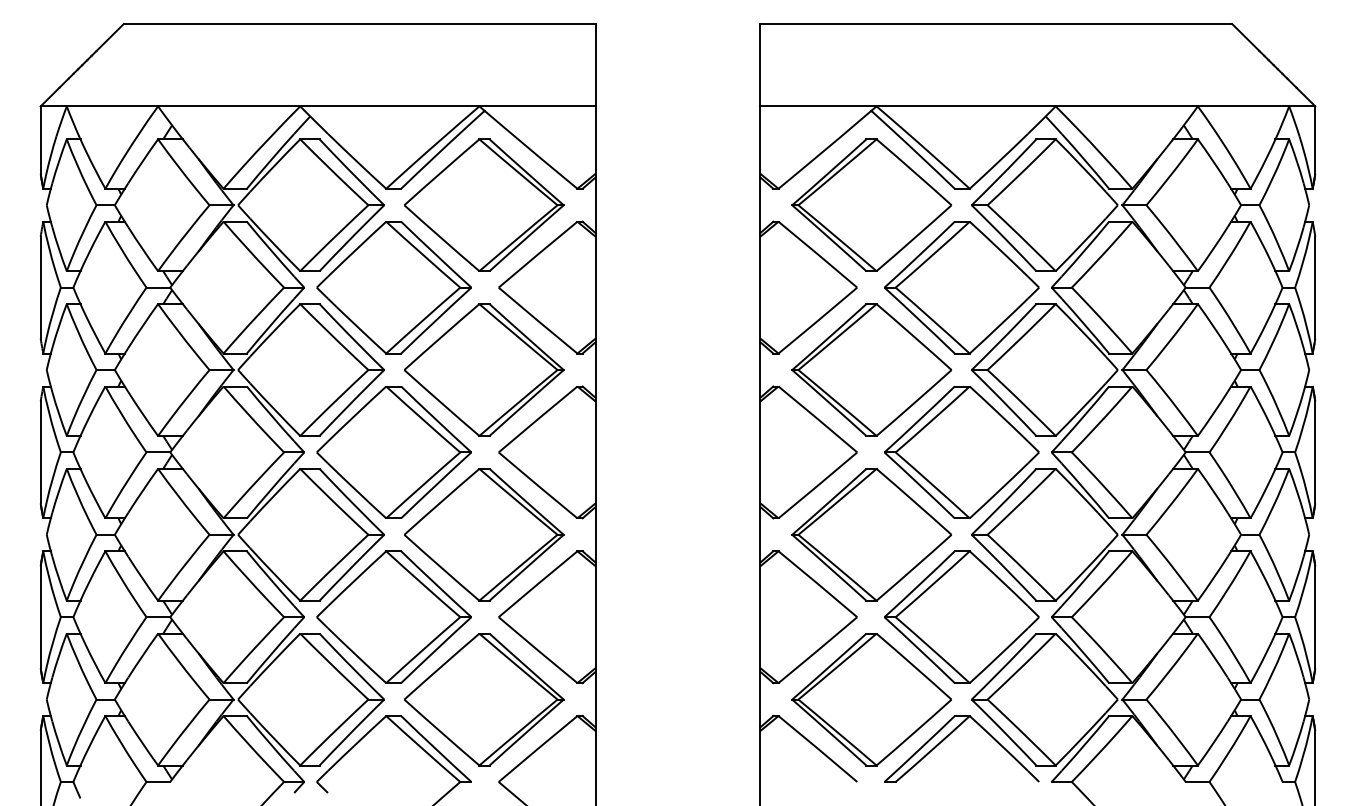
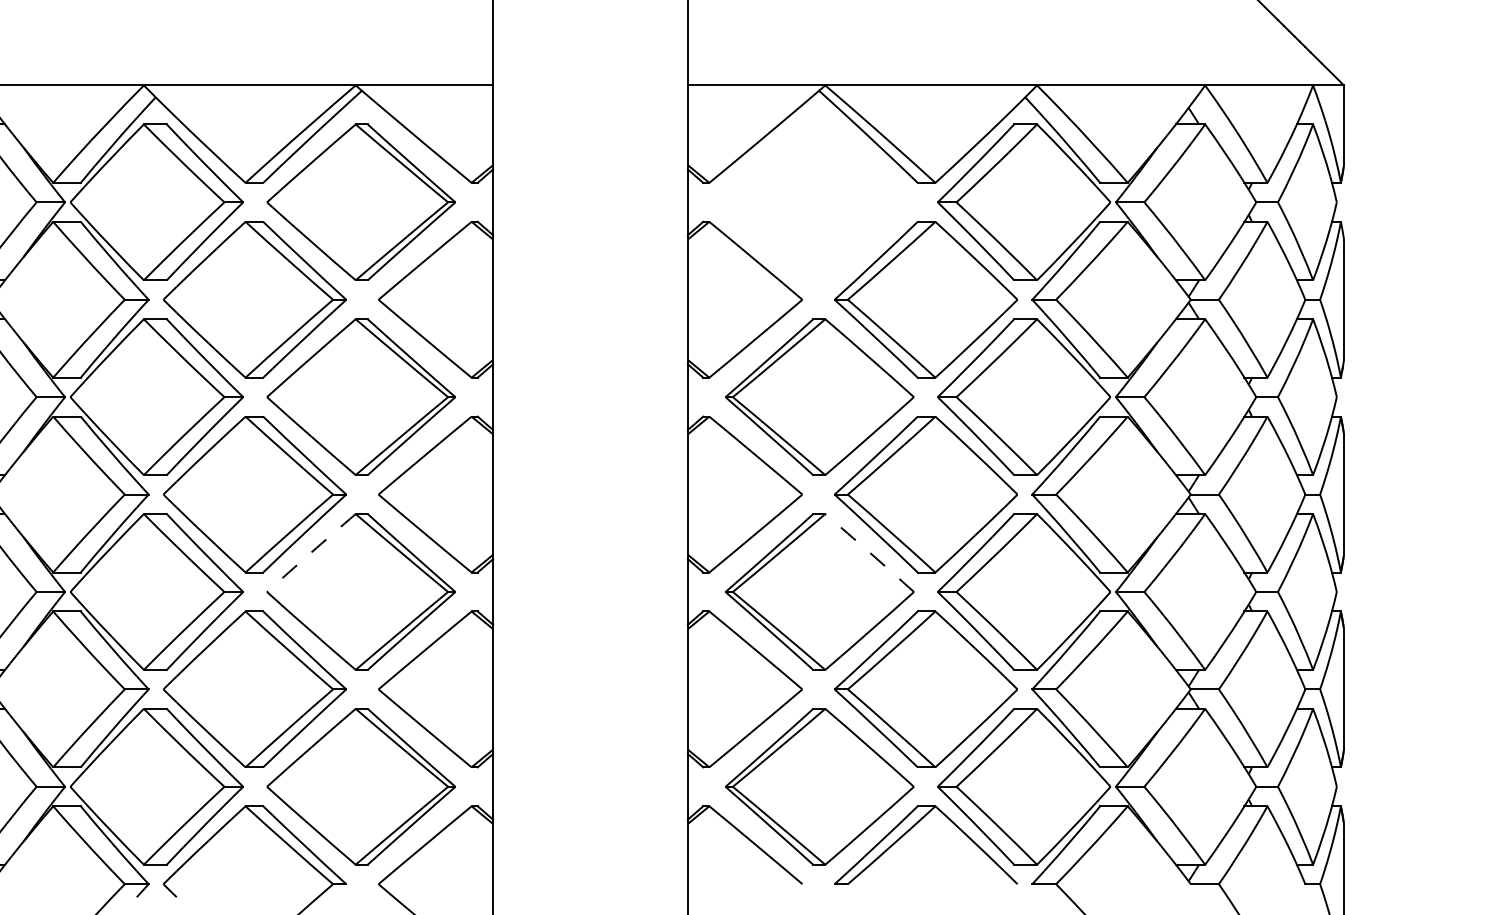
part: (871, 204) -> (819, 201), removed
arc: (441, 501) -> (310, 552), solid -> dashed
arc: (914, 501) -> (870, 552), solid -> dashed

